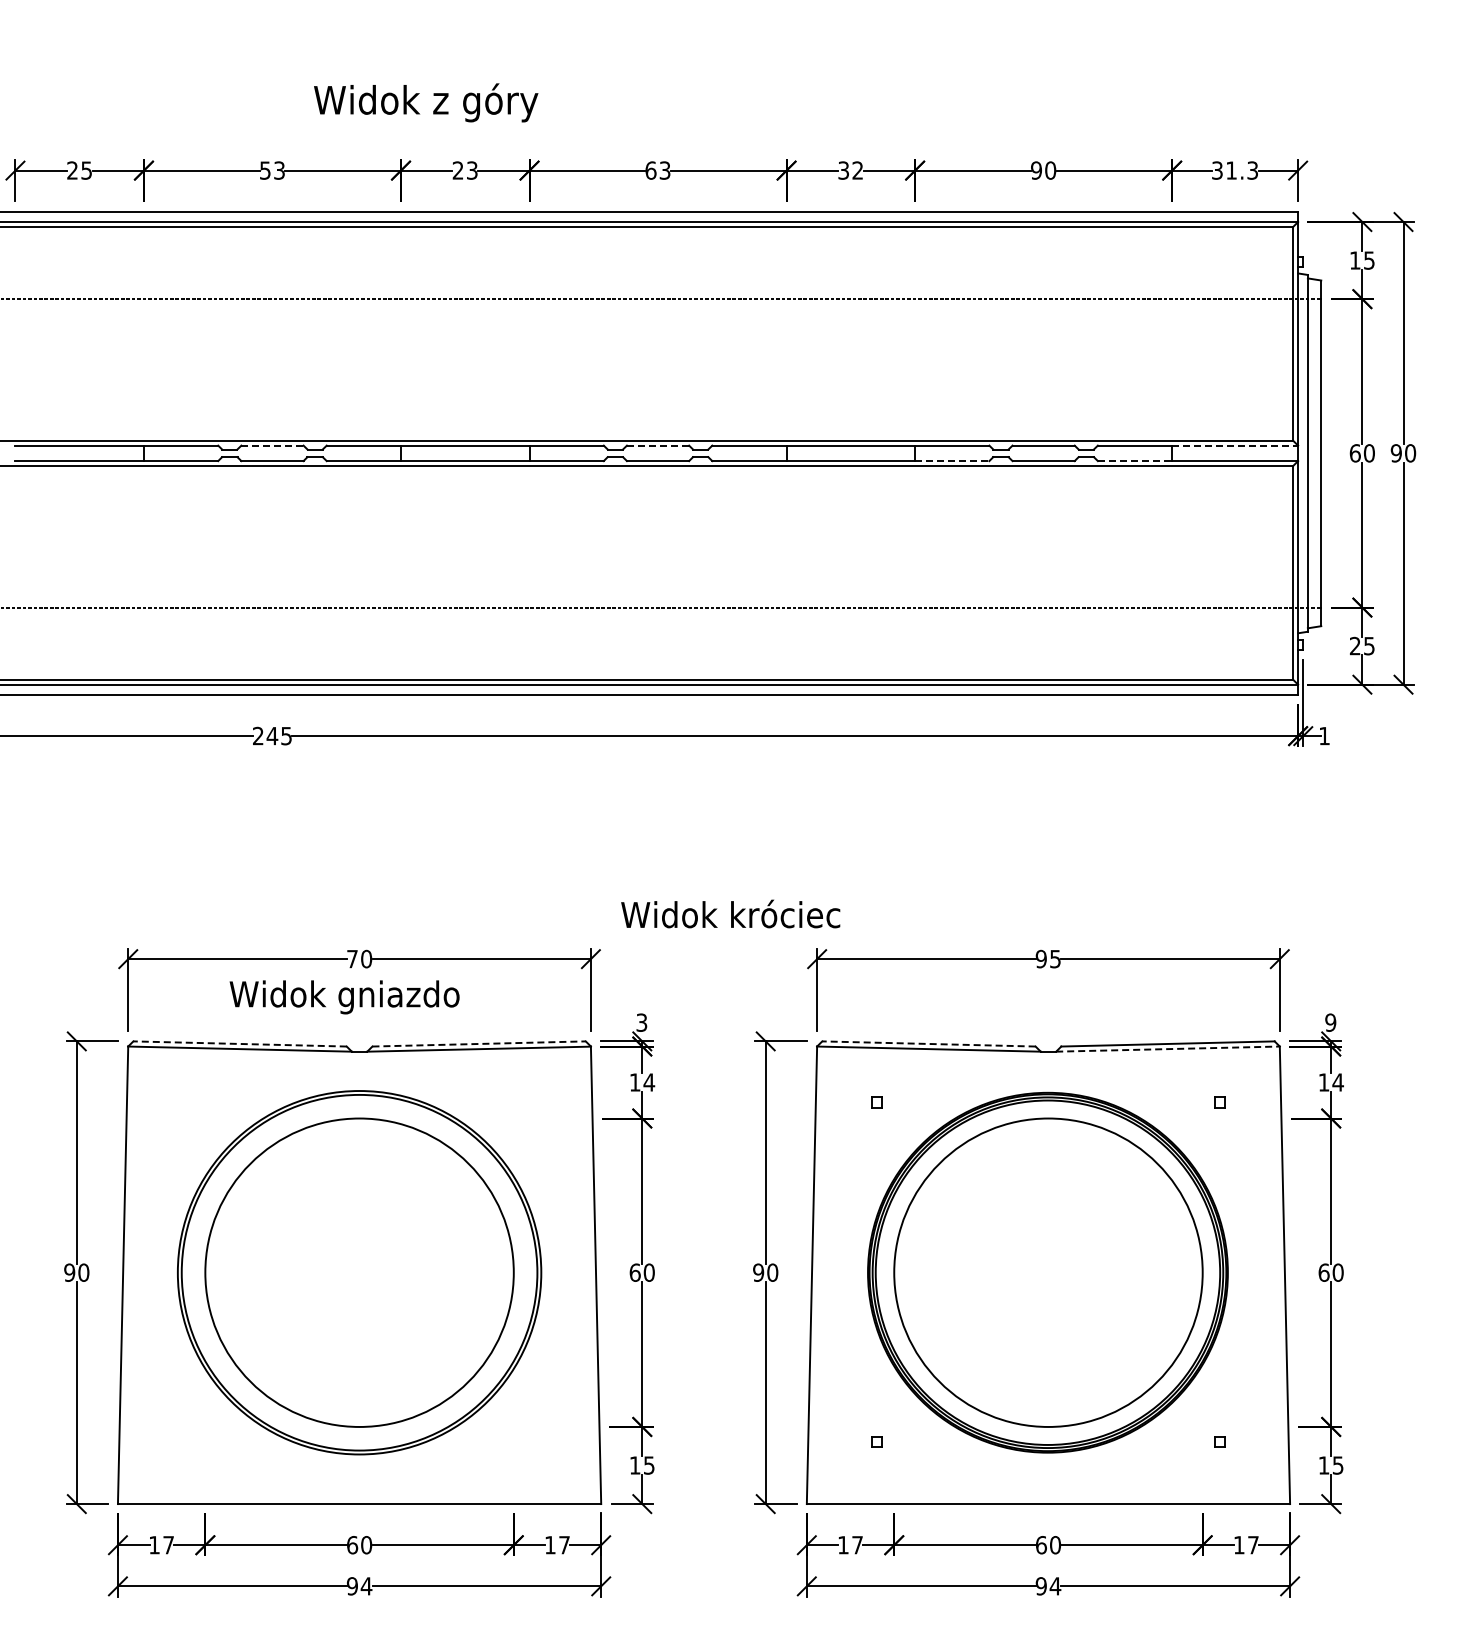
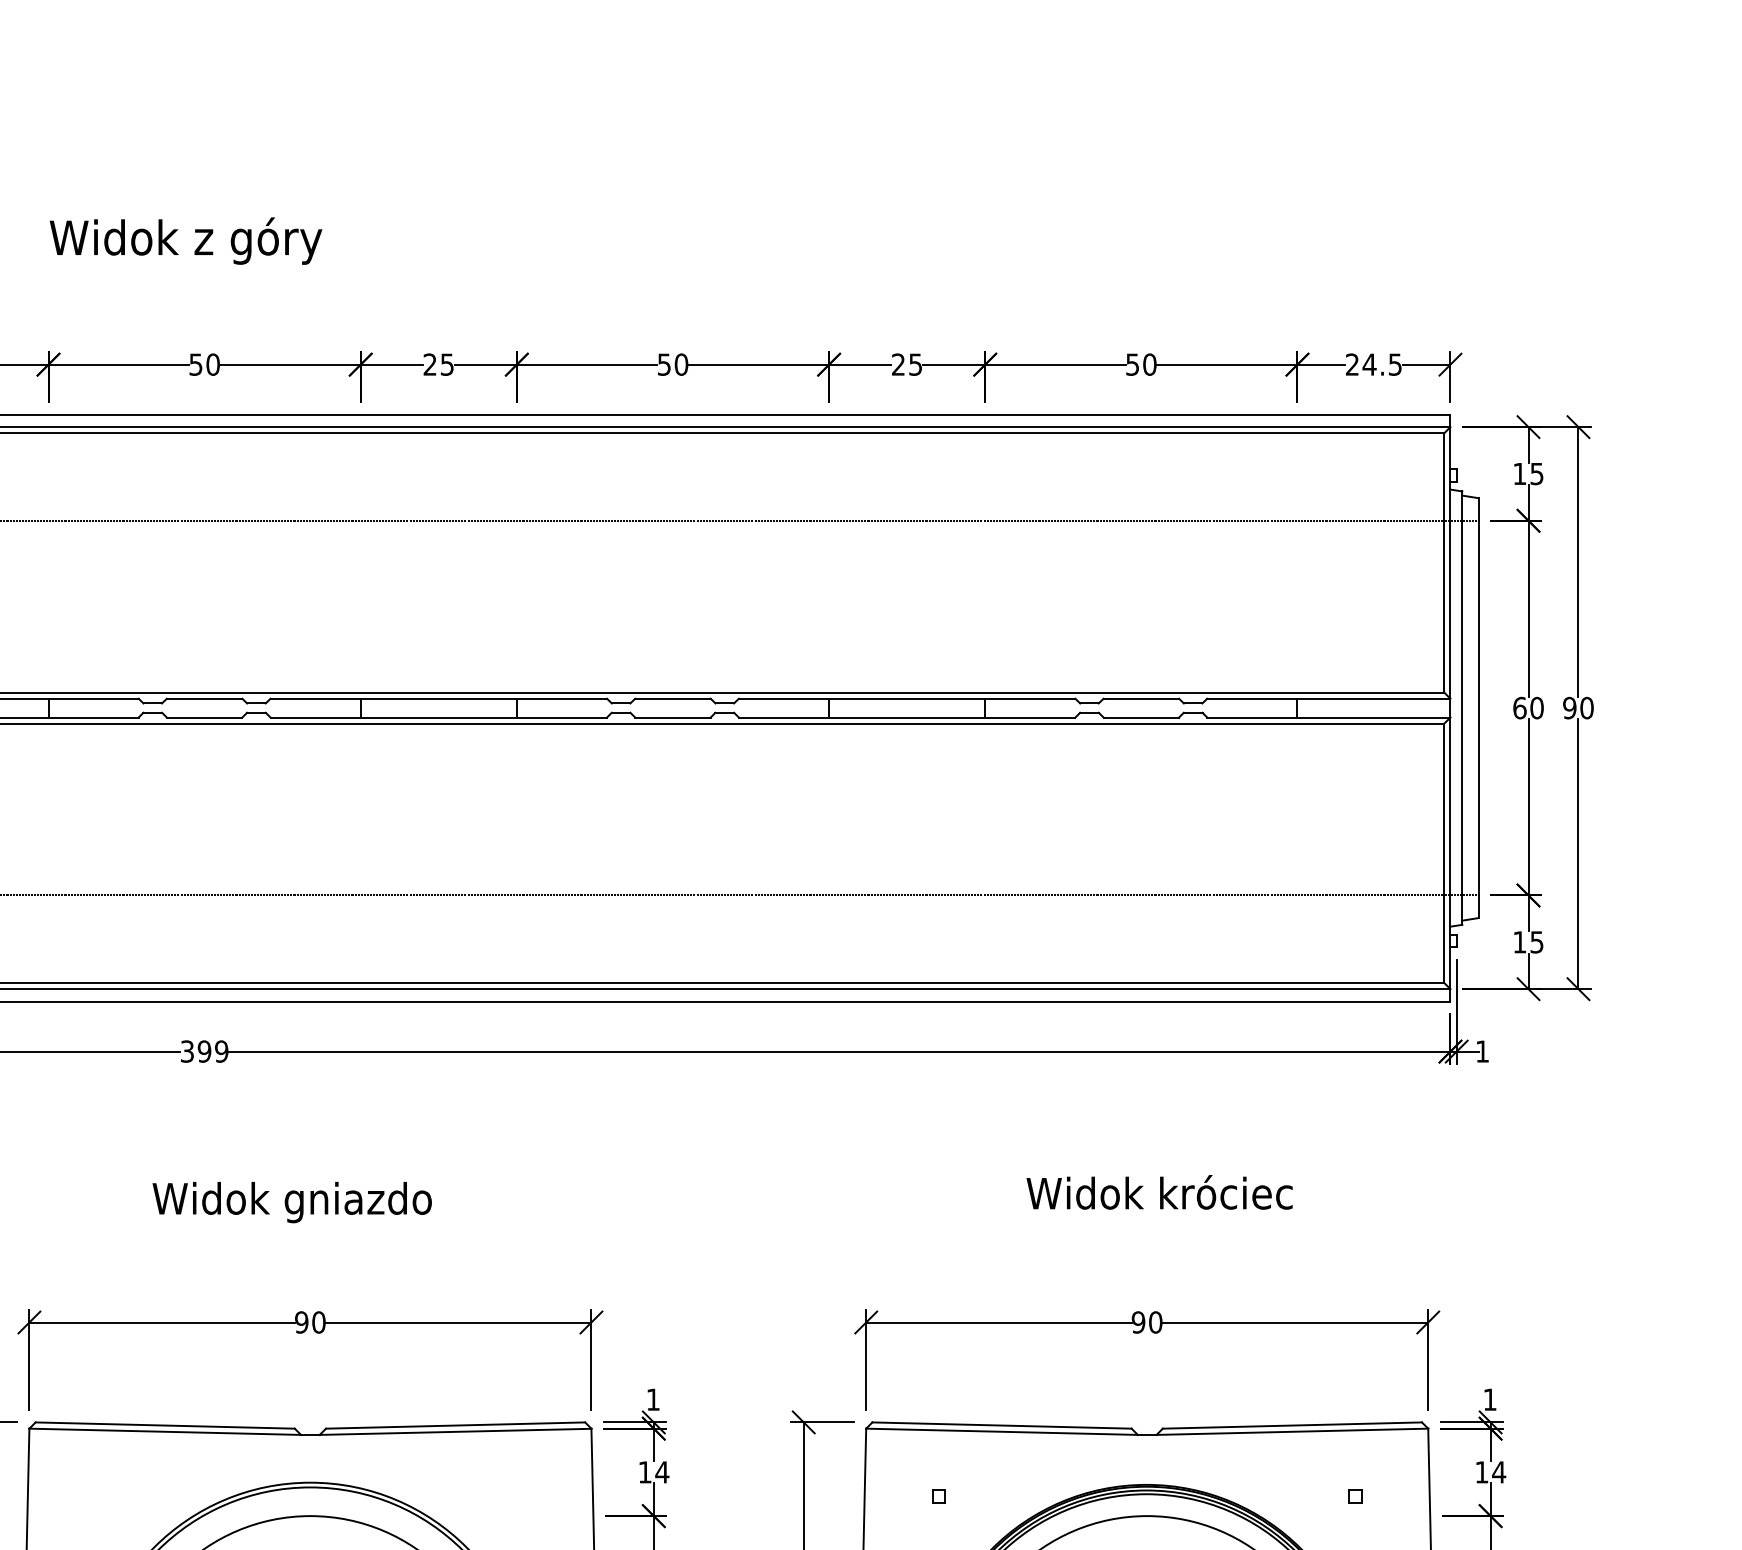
text: (426, 102) -> (186, 240), moved
text: (279, 170) -> (213, 364), 53 -> 50
text: (472, 170) -> (447, 364), 23 -> 25
text: (657, 170) -> (672, 364), 63 -> 50
text: (850, 170) -> (906, 364), 32 -> 25
text: (1036, 170) -> (1132, 364), 90 -> 50
text: (1234, 170) -> (1373, 364), 31.3 -> 24.5
line: (272, 445) -> (204, 698), dashed -> solid
line: (658, 445) -> (673, 698), dashed -> solid
line: (1235, 445) -> (1374, 698), dashed -> solid
line: (952, 461) -> (1030, 718), dashed -> solid
line: (1135, 461) -> (1252, 718), dashed -> solid
text: (1354, 645) -> (1518, 941), 25 -> 15
text: (272, 735) -> (204, 1050), 245 -> 399
text: (730, 913) -> (1159, 1191), moved
text: (351, 958) -> (300, 1321), 70 -> 90
text: (1055, 958) -> (1155, 1321), 95 -> 90
text: (344, 997) -> (292, 1202), moved
text: (641, 1022) -> (652, 1399), 3 -> 1
text: (1330, 1022) -> (1489, 1399), 9 -> 1
line: (240, 1043) -> (165, 1424), dashed -> solid
line: (479, 1043) -> (456, 1424), dashed -> solid
line: (928, 1043) -> (1001, 1424), dashed -> solid
line: (1168, 1049) -> (1293, 1432), dashed -> solid

